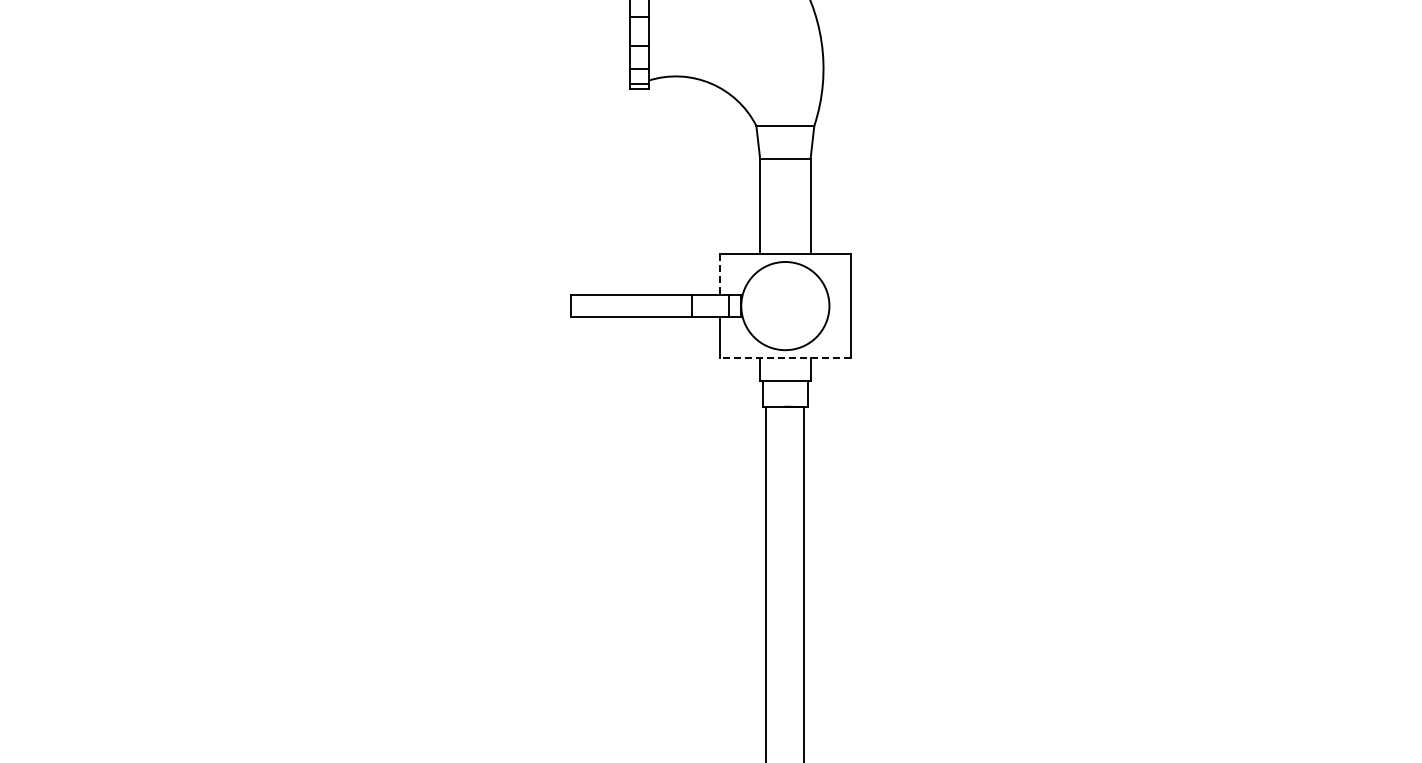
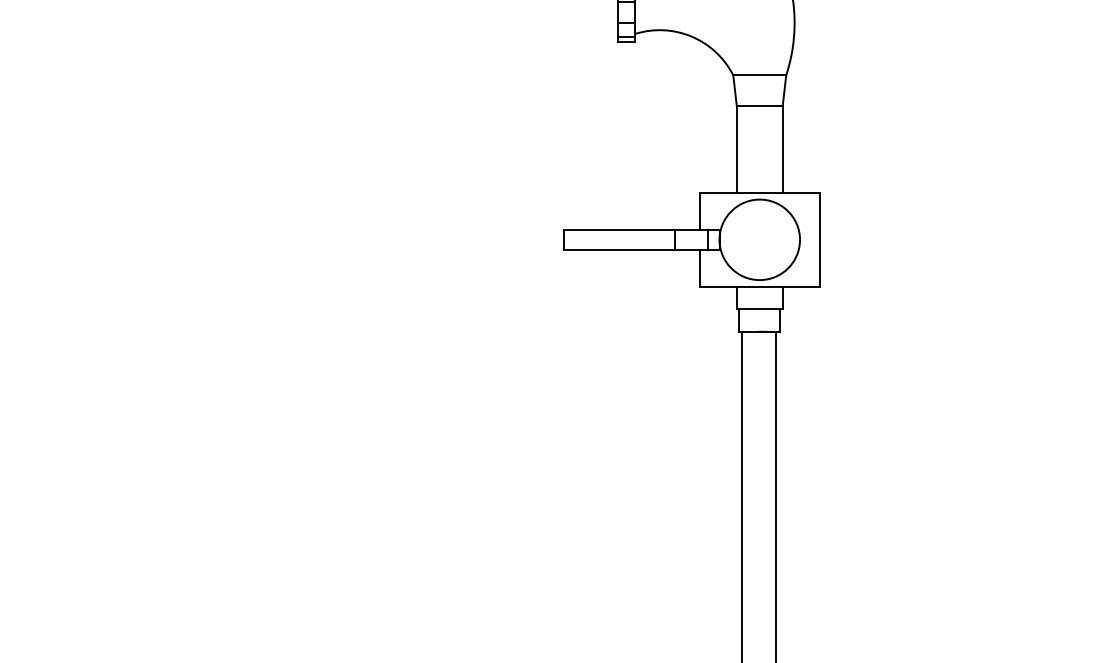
line: (719, 275) -> (699, 211), dashed -> solid
line: (785, 357) -> (759, 286), dashed -> solid

